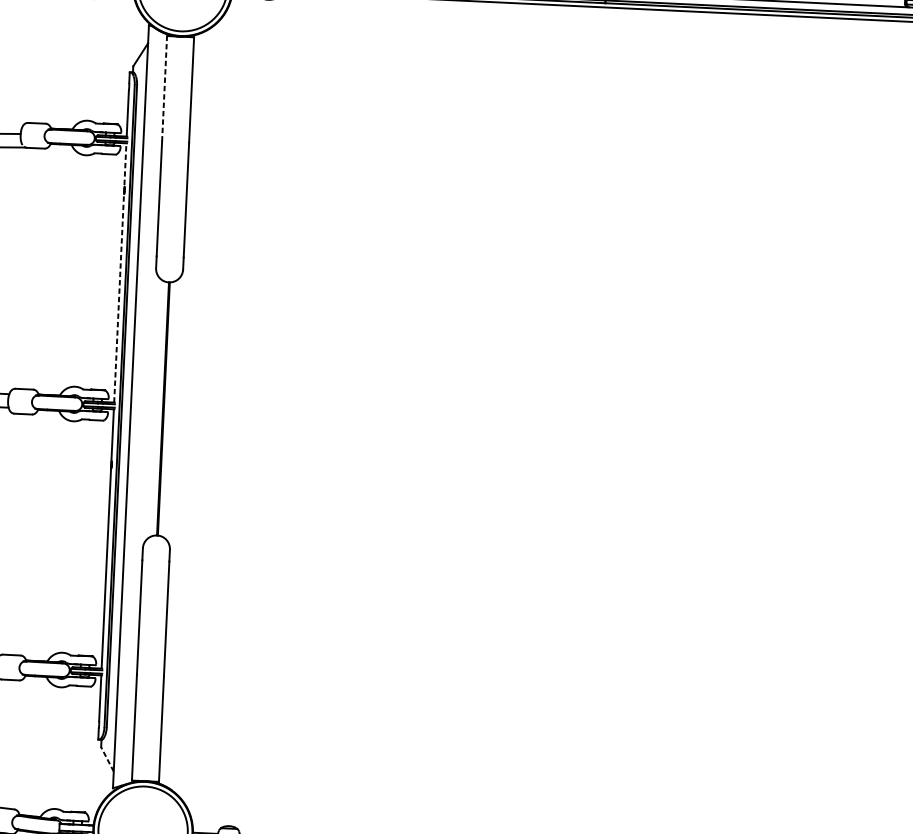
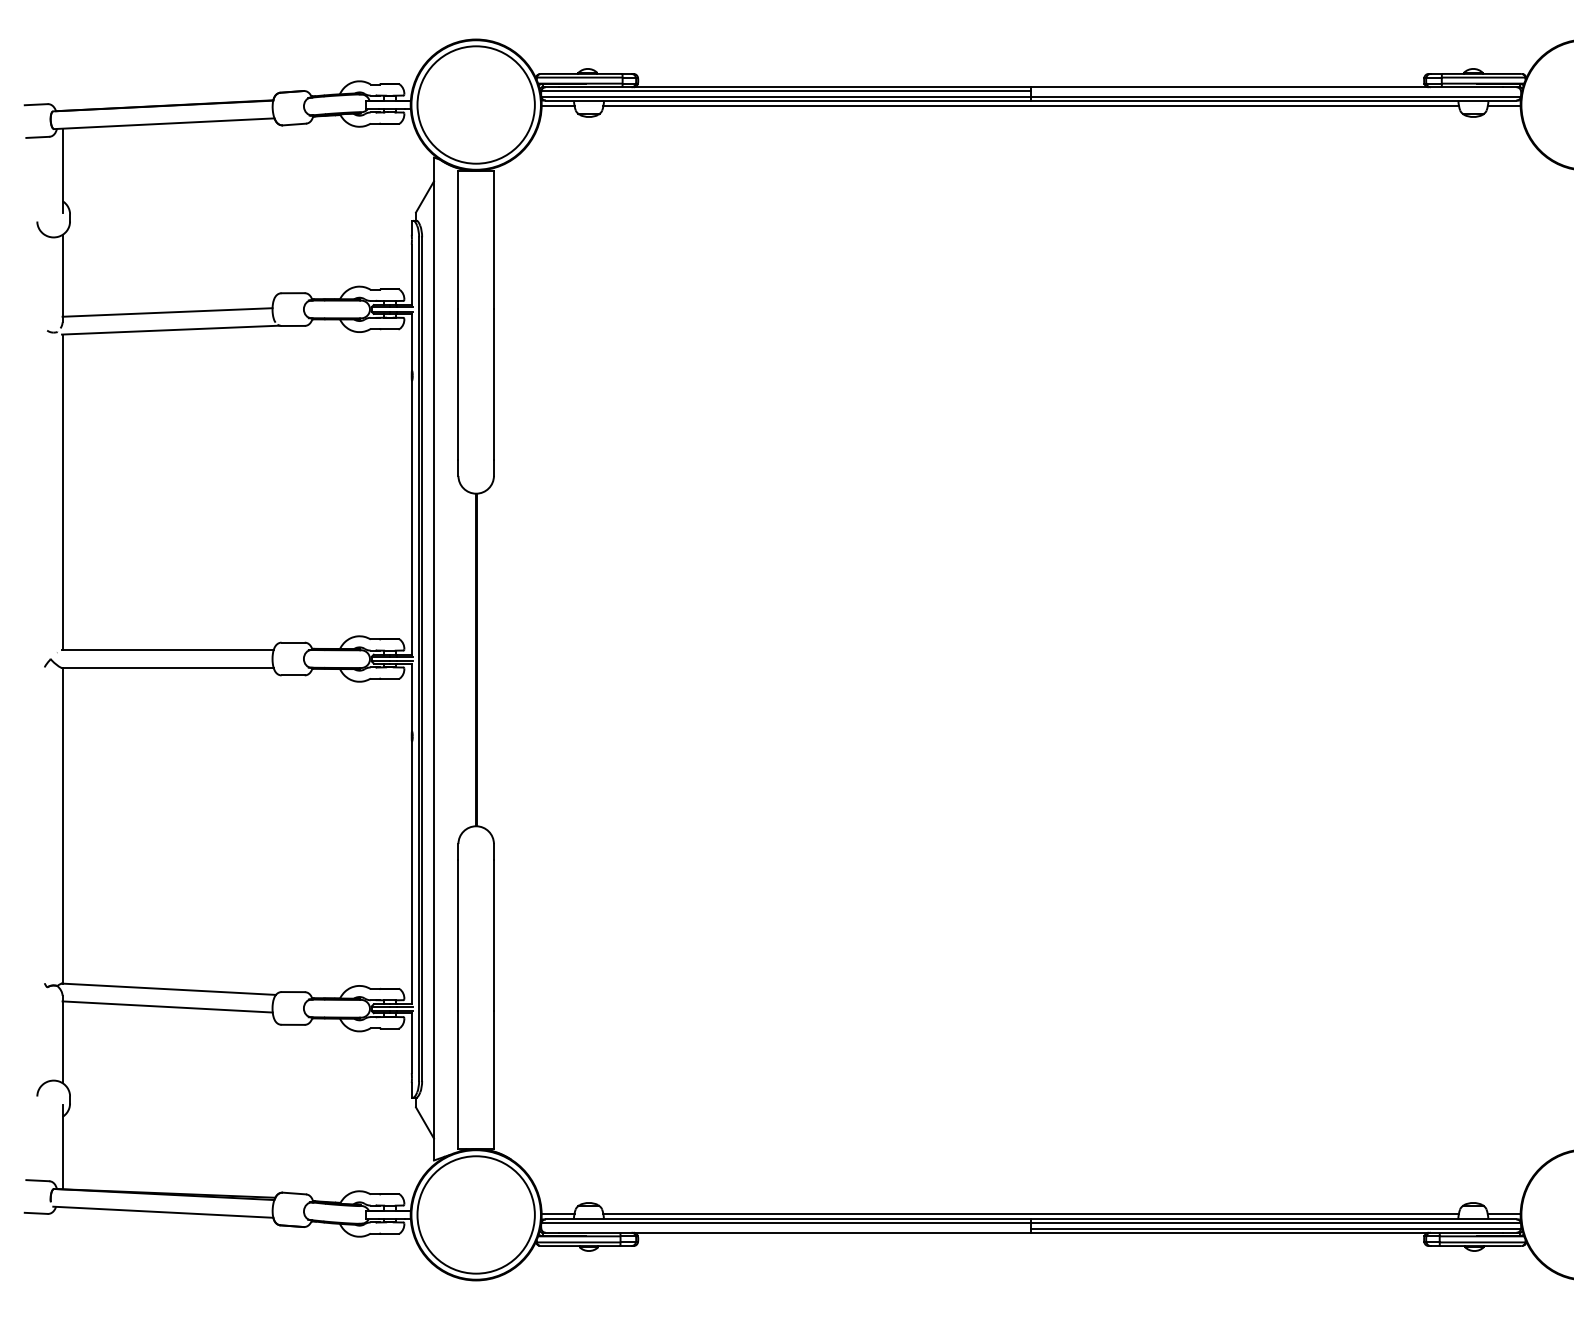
line: (164, 88) -> (458, 239), dashed -> solid
line: (120, 272) -> (411, 483), dashed -> solid
line: (107, 759) -> (424, 1122), dashed -> solid

